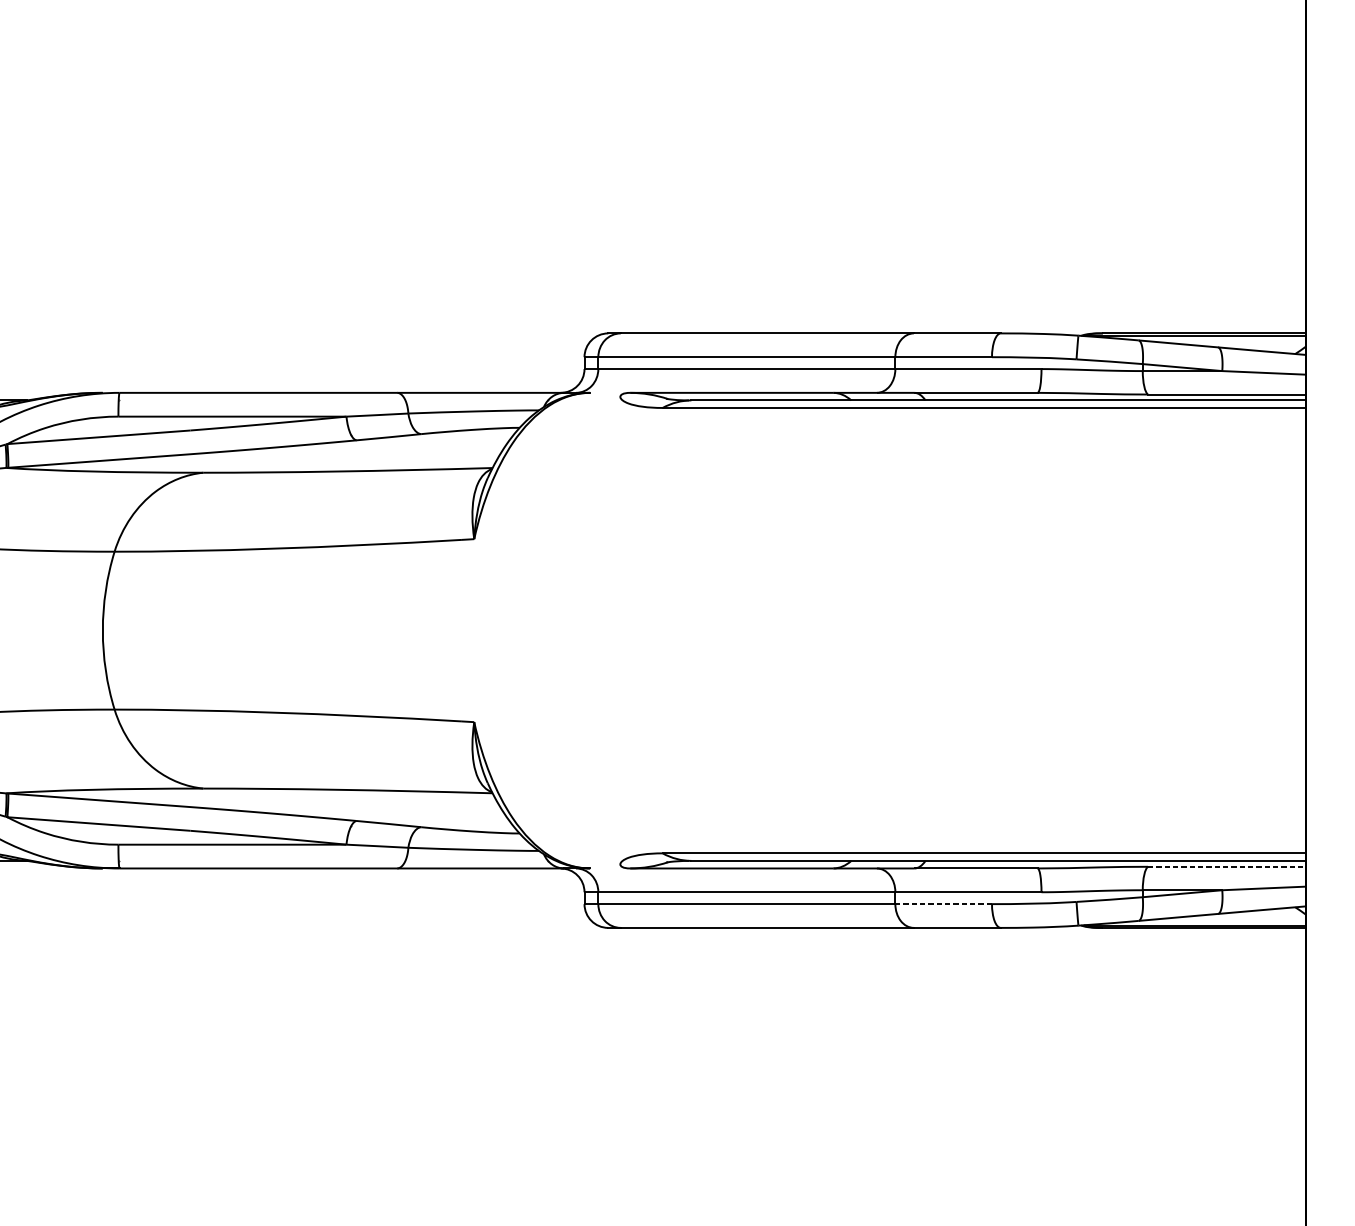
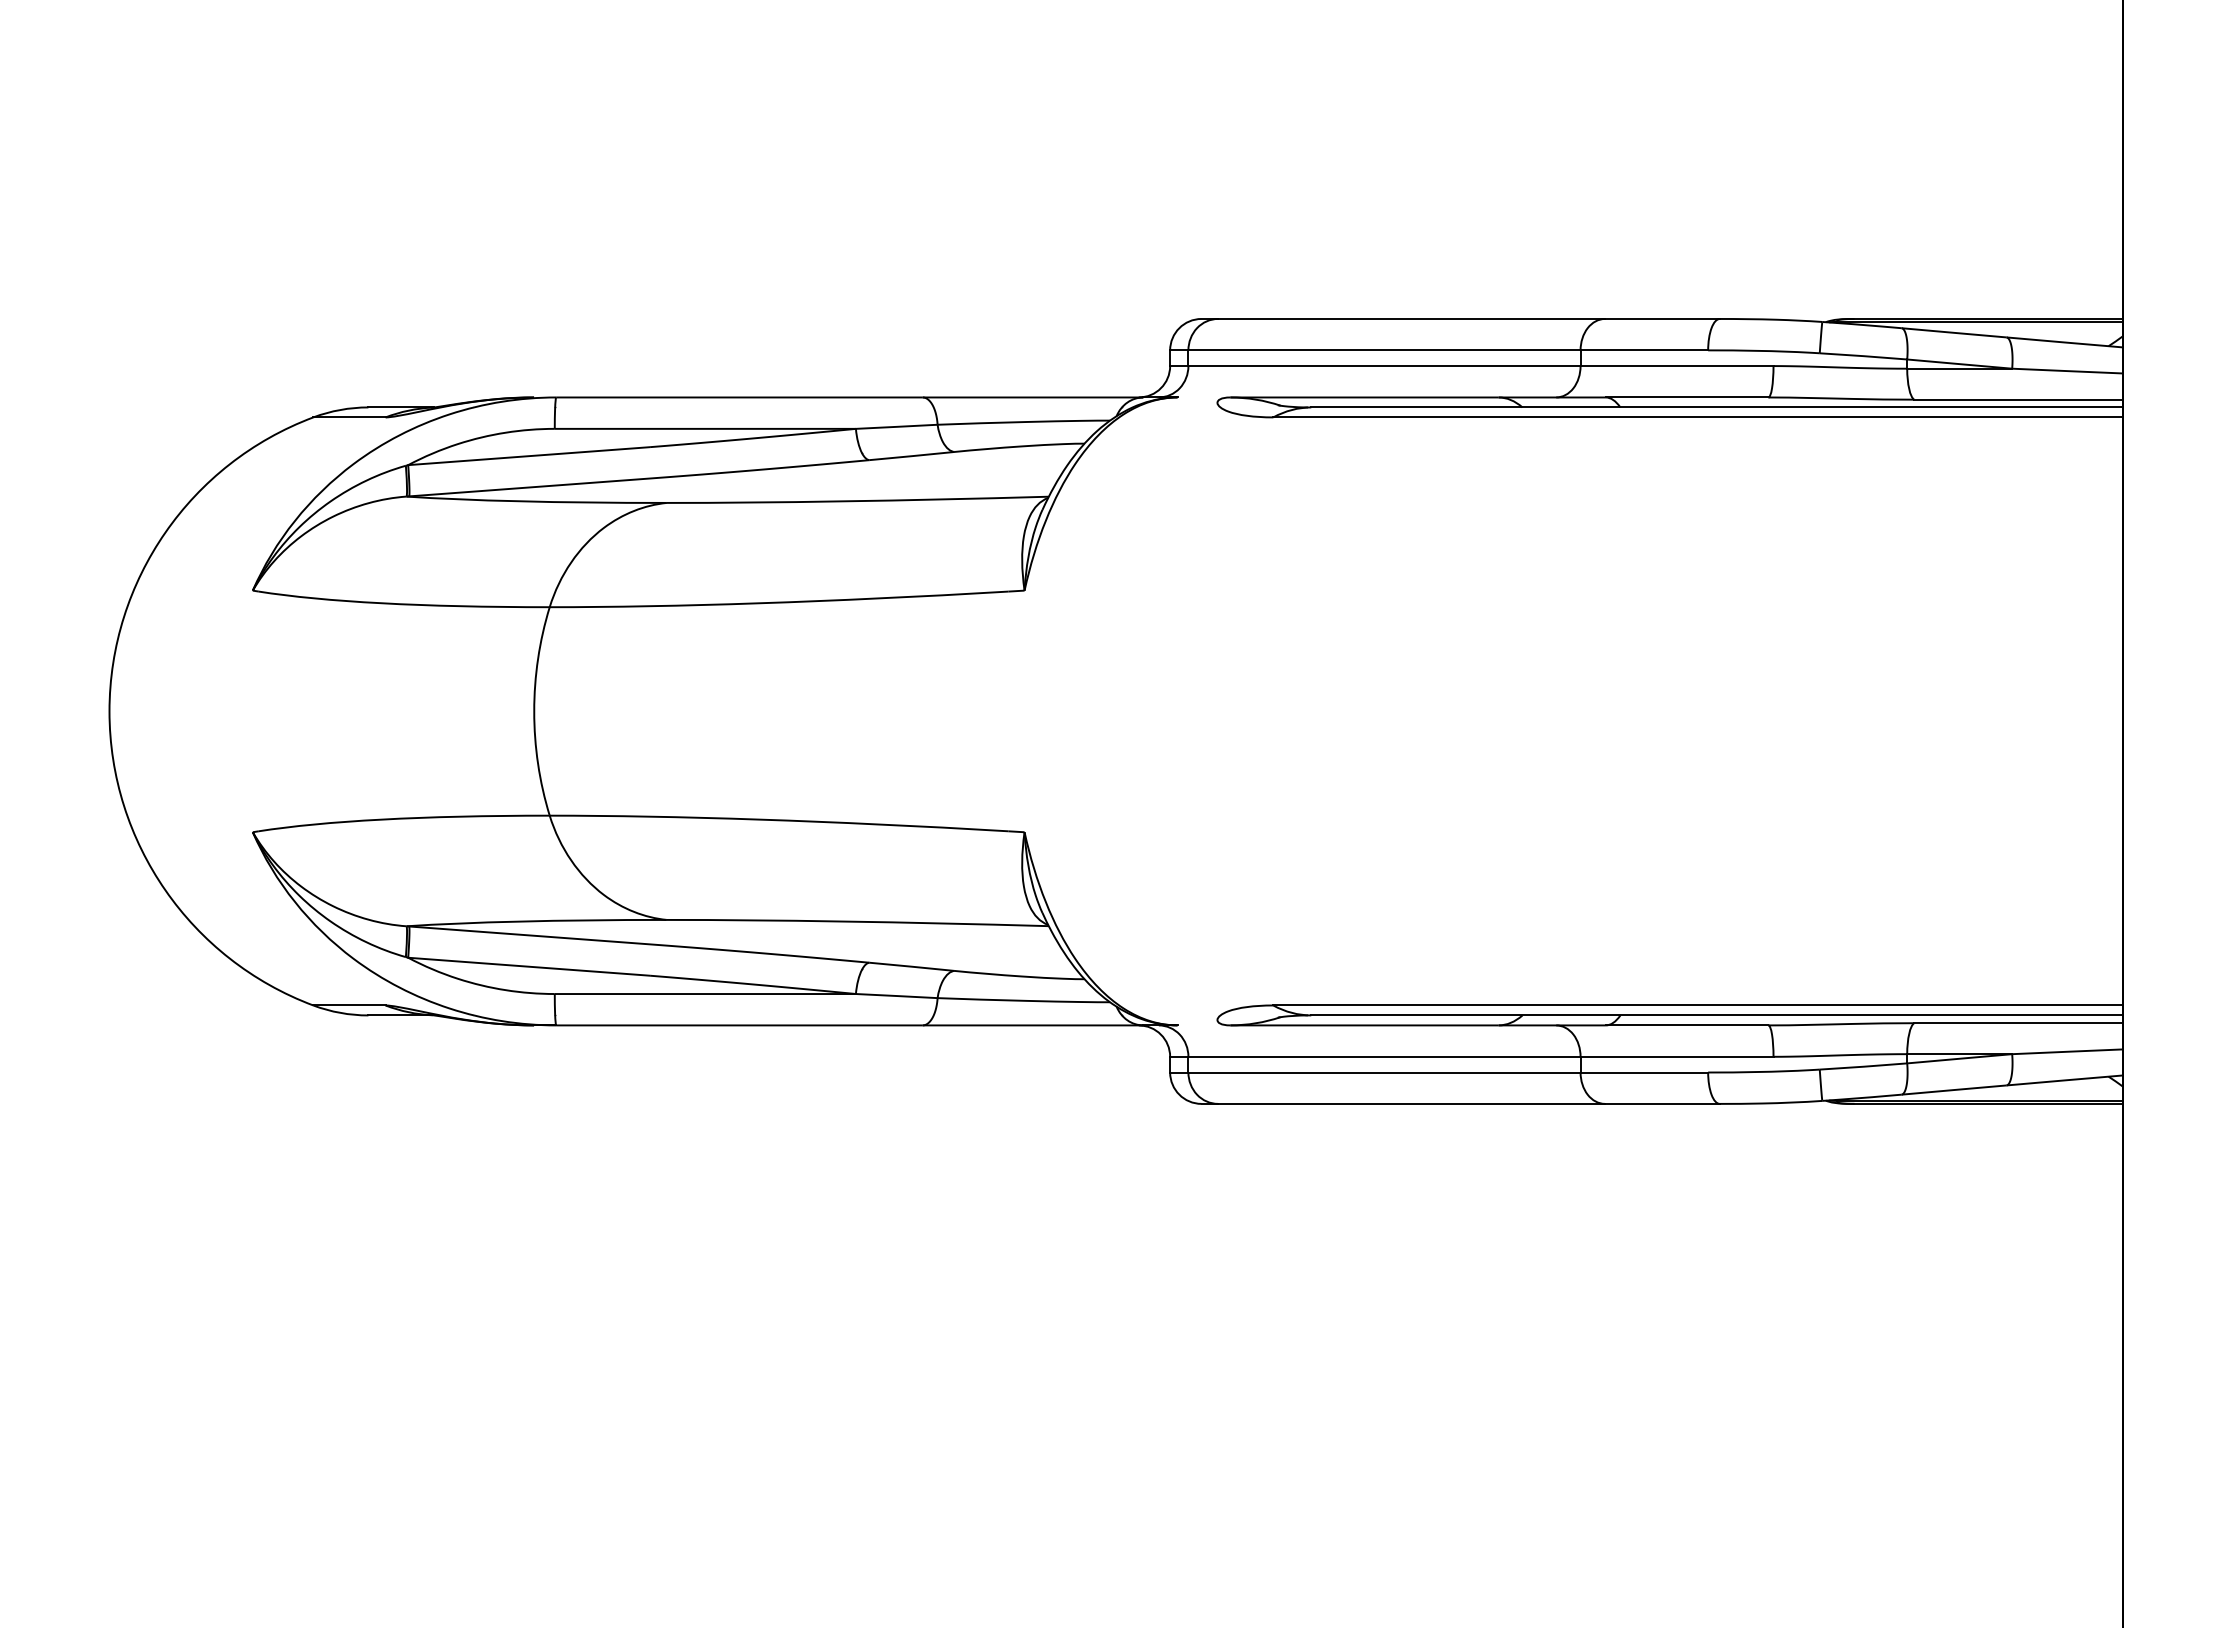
line: (1227, 867) -> (2018, 1023), dashed -> solid
line: (943, 904) -> (1644, 1072), dashed -> solid

